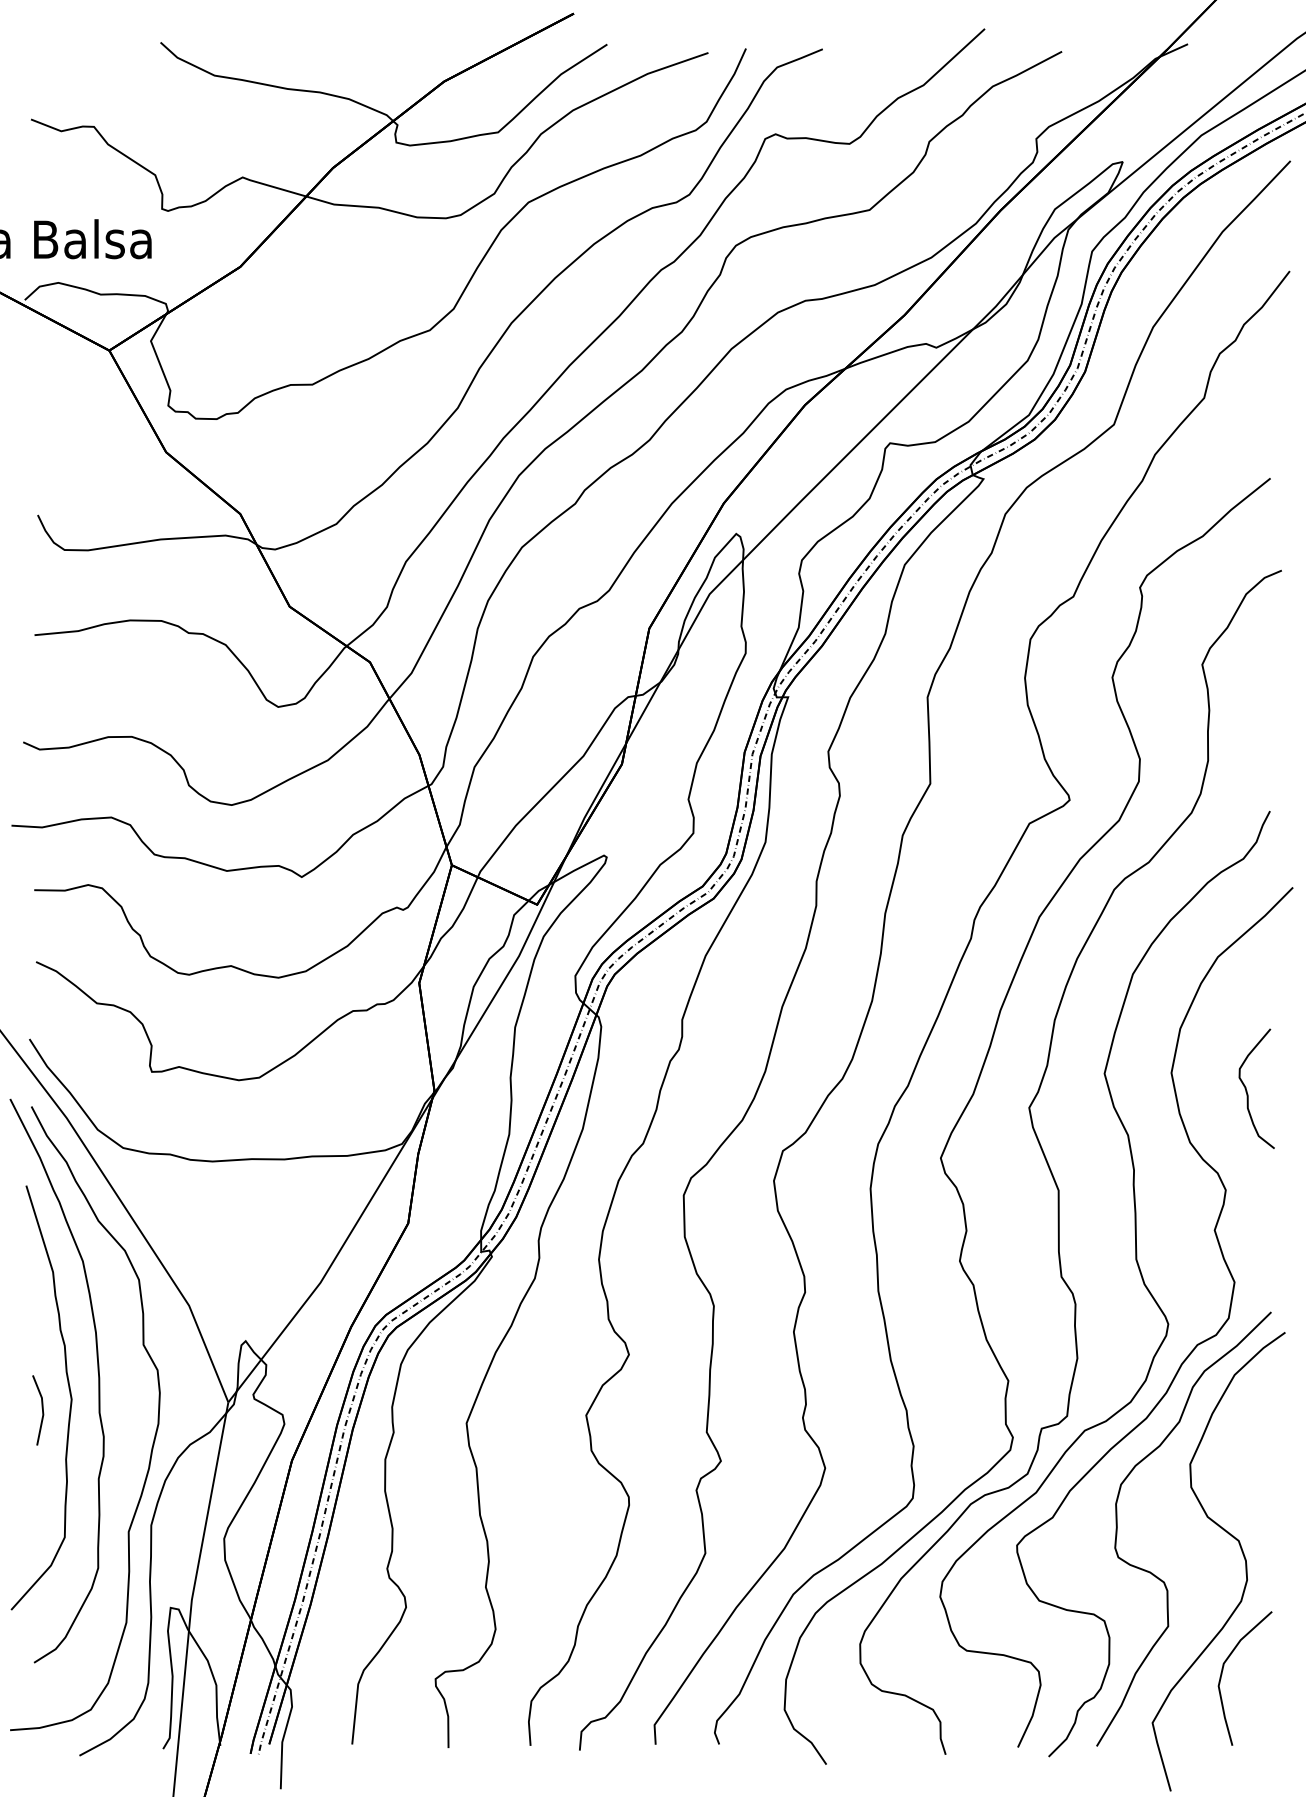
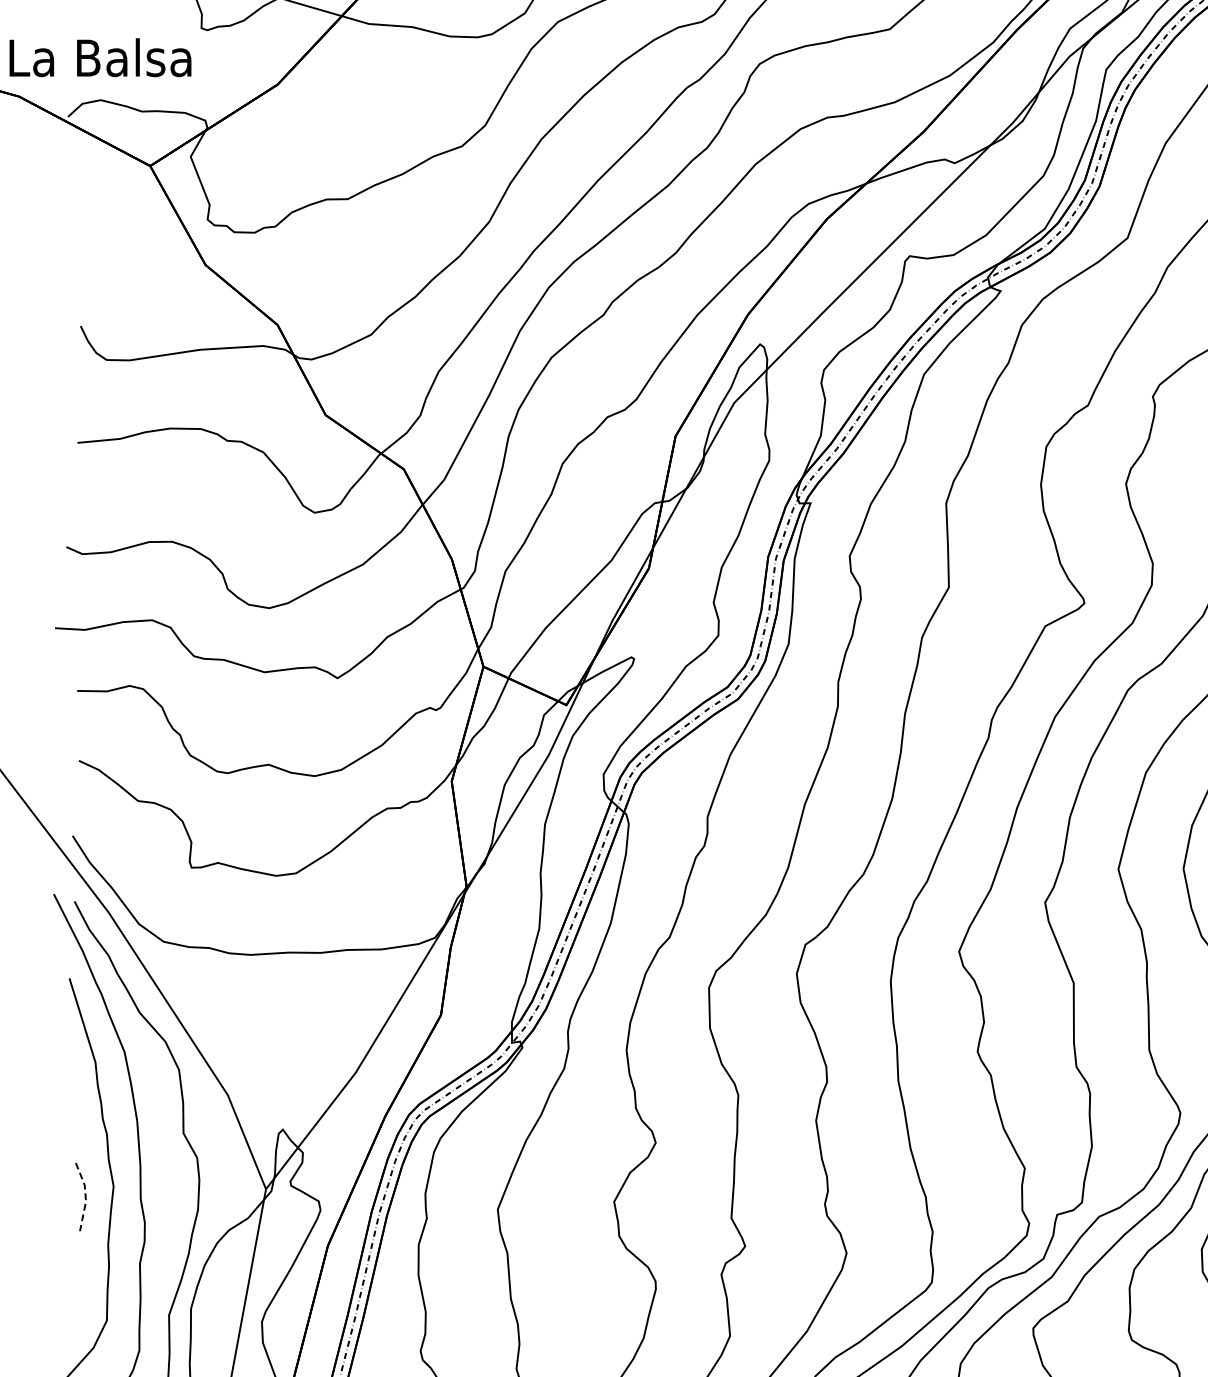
line: (42, 1409) -> (85, 1196), solid -> dashed

